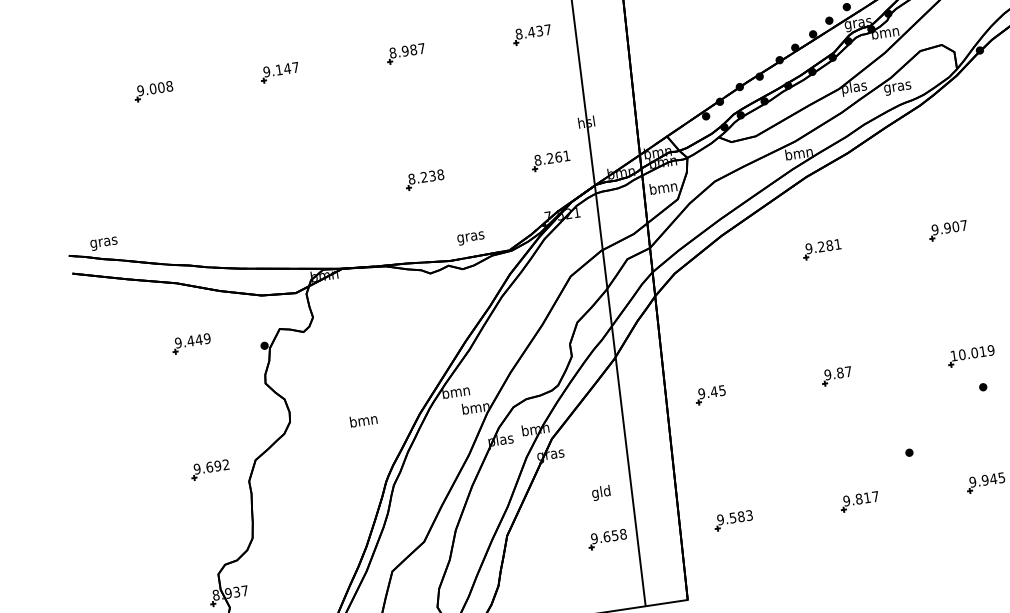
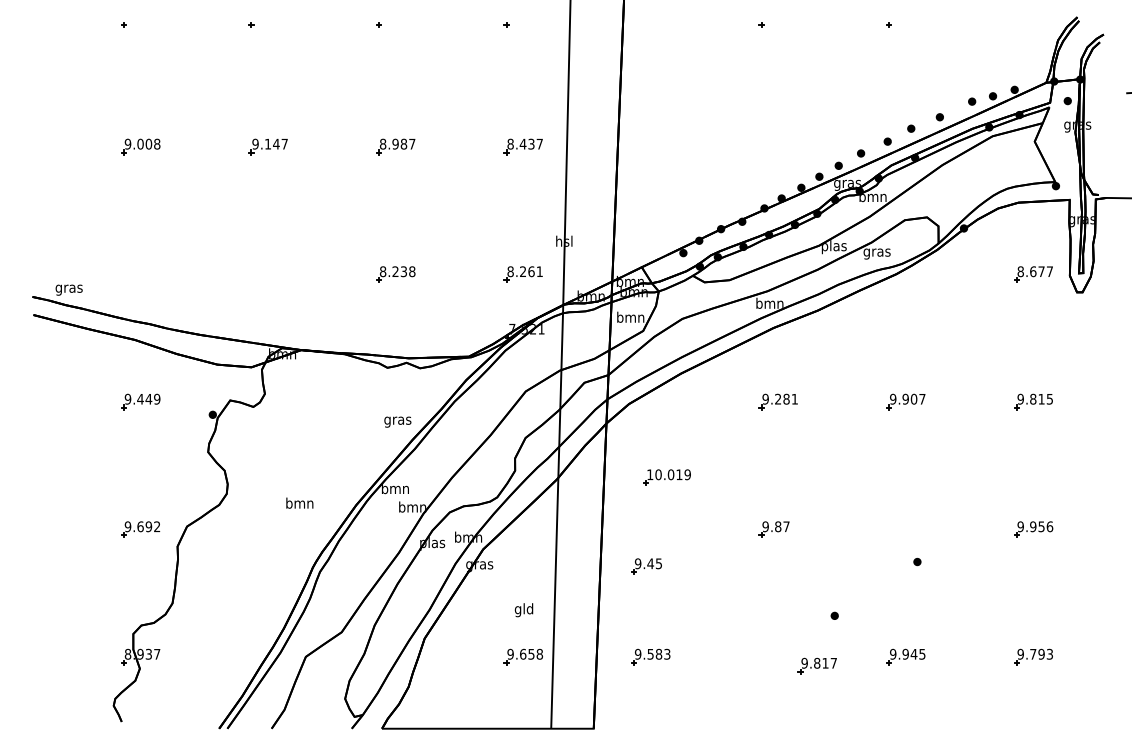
text: (470, 237) -> (397, 421), moved
part: (970, 356) -> (666, 477), moved
part: (710, 395) -> (646, 566), moved
part: (858, 501) -> (816, 665), moved

